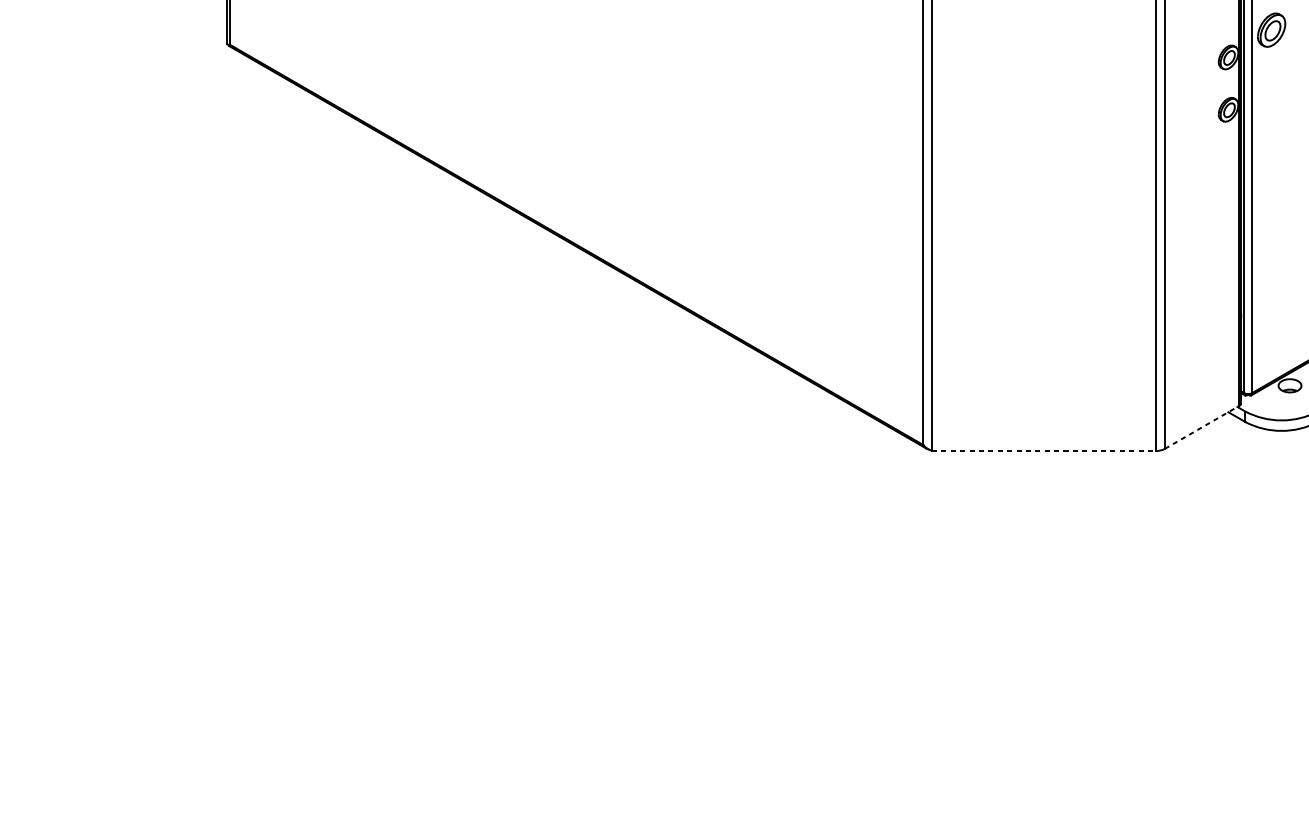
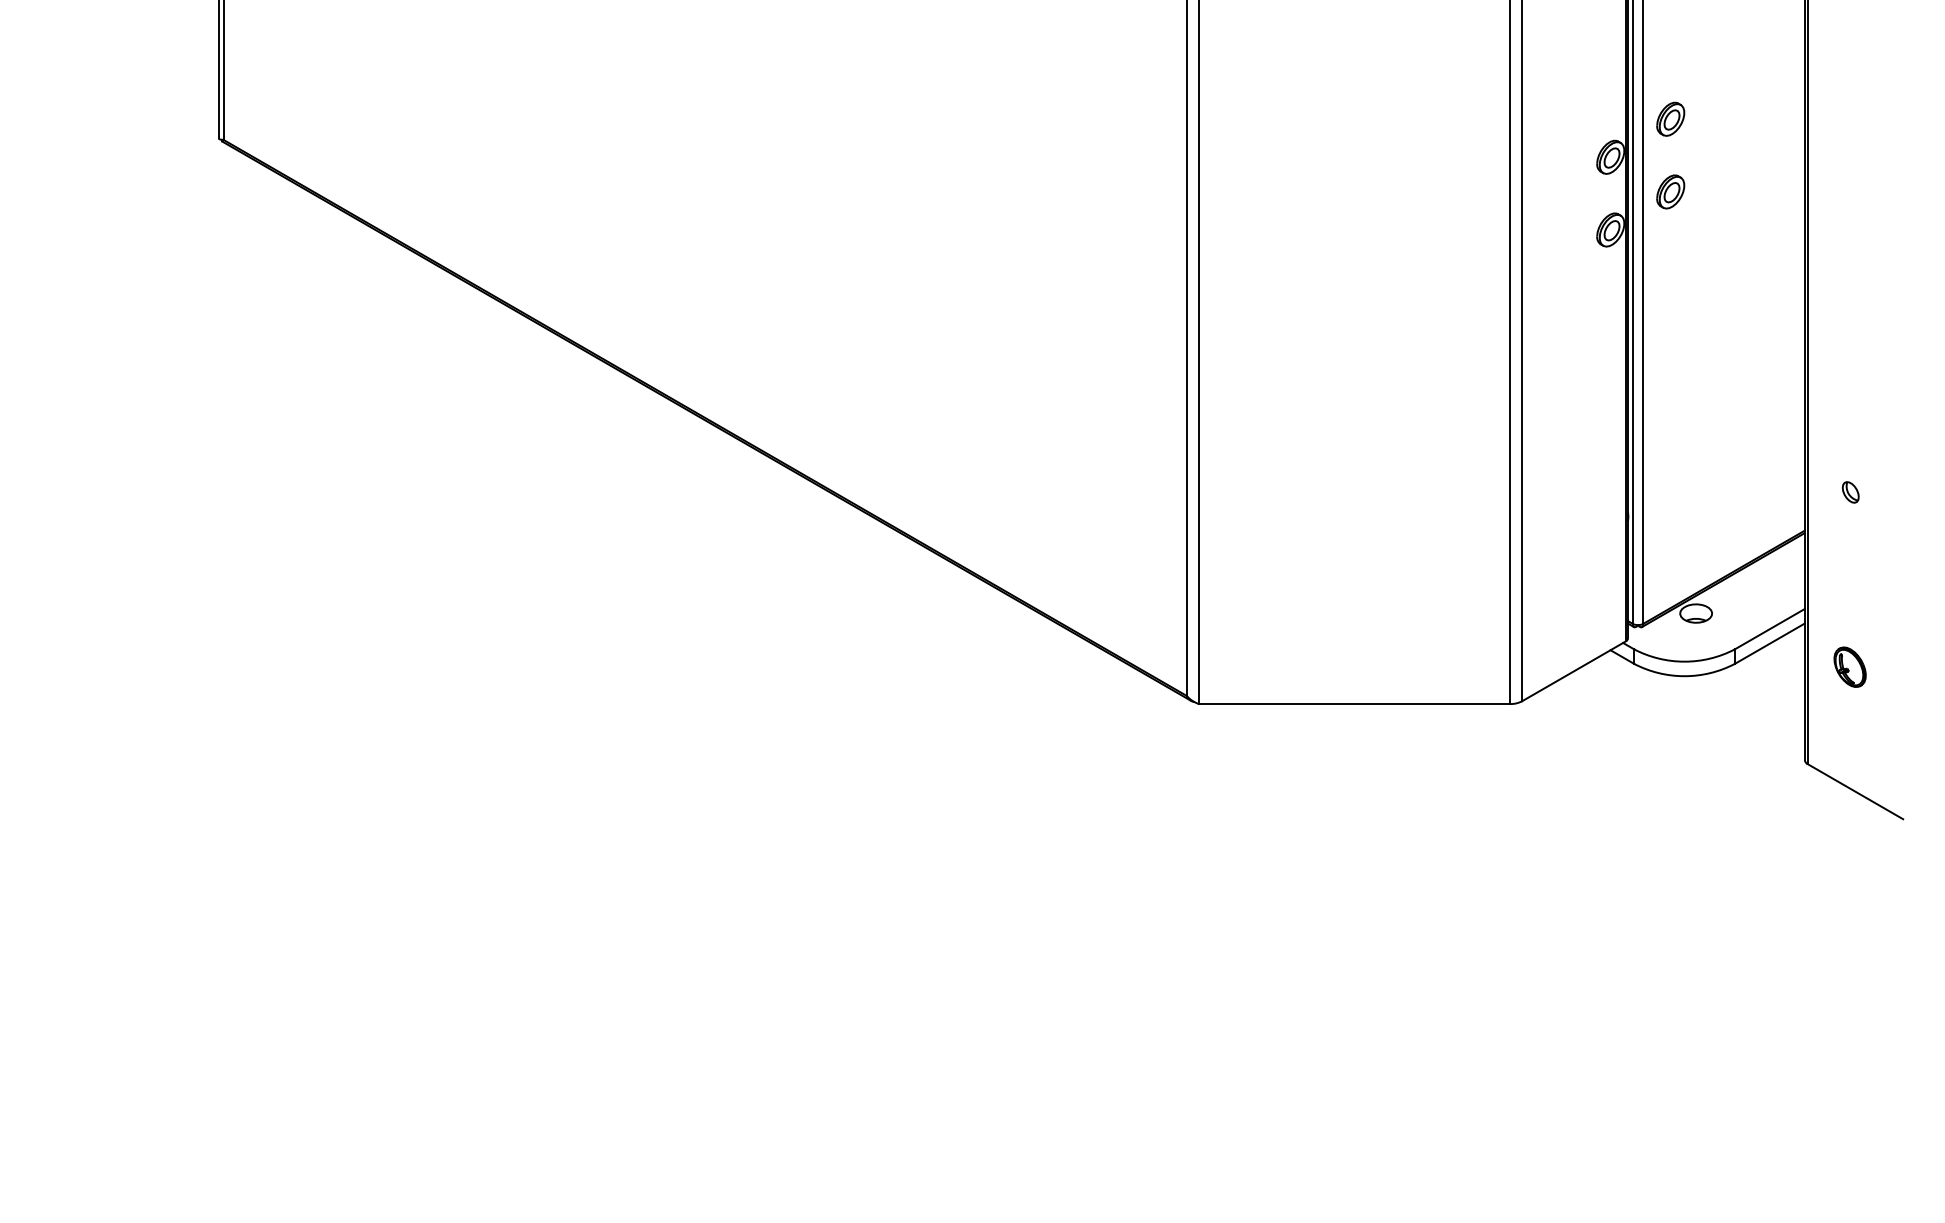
part: (1271, 29) -> (1670, 118), size x0.71
part: (1271, 82) -> (1670, 191), added
line: (1202, 427) -> (1574, 671), dashed -> solid
line: (1044, 451) -> (1354, 704), dashed -> solid

